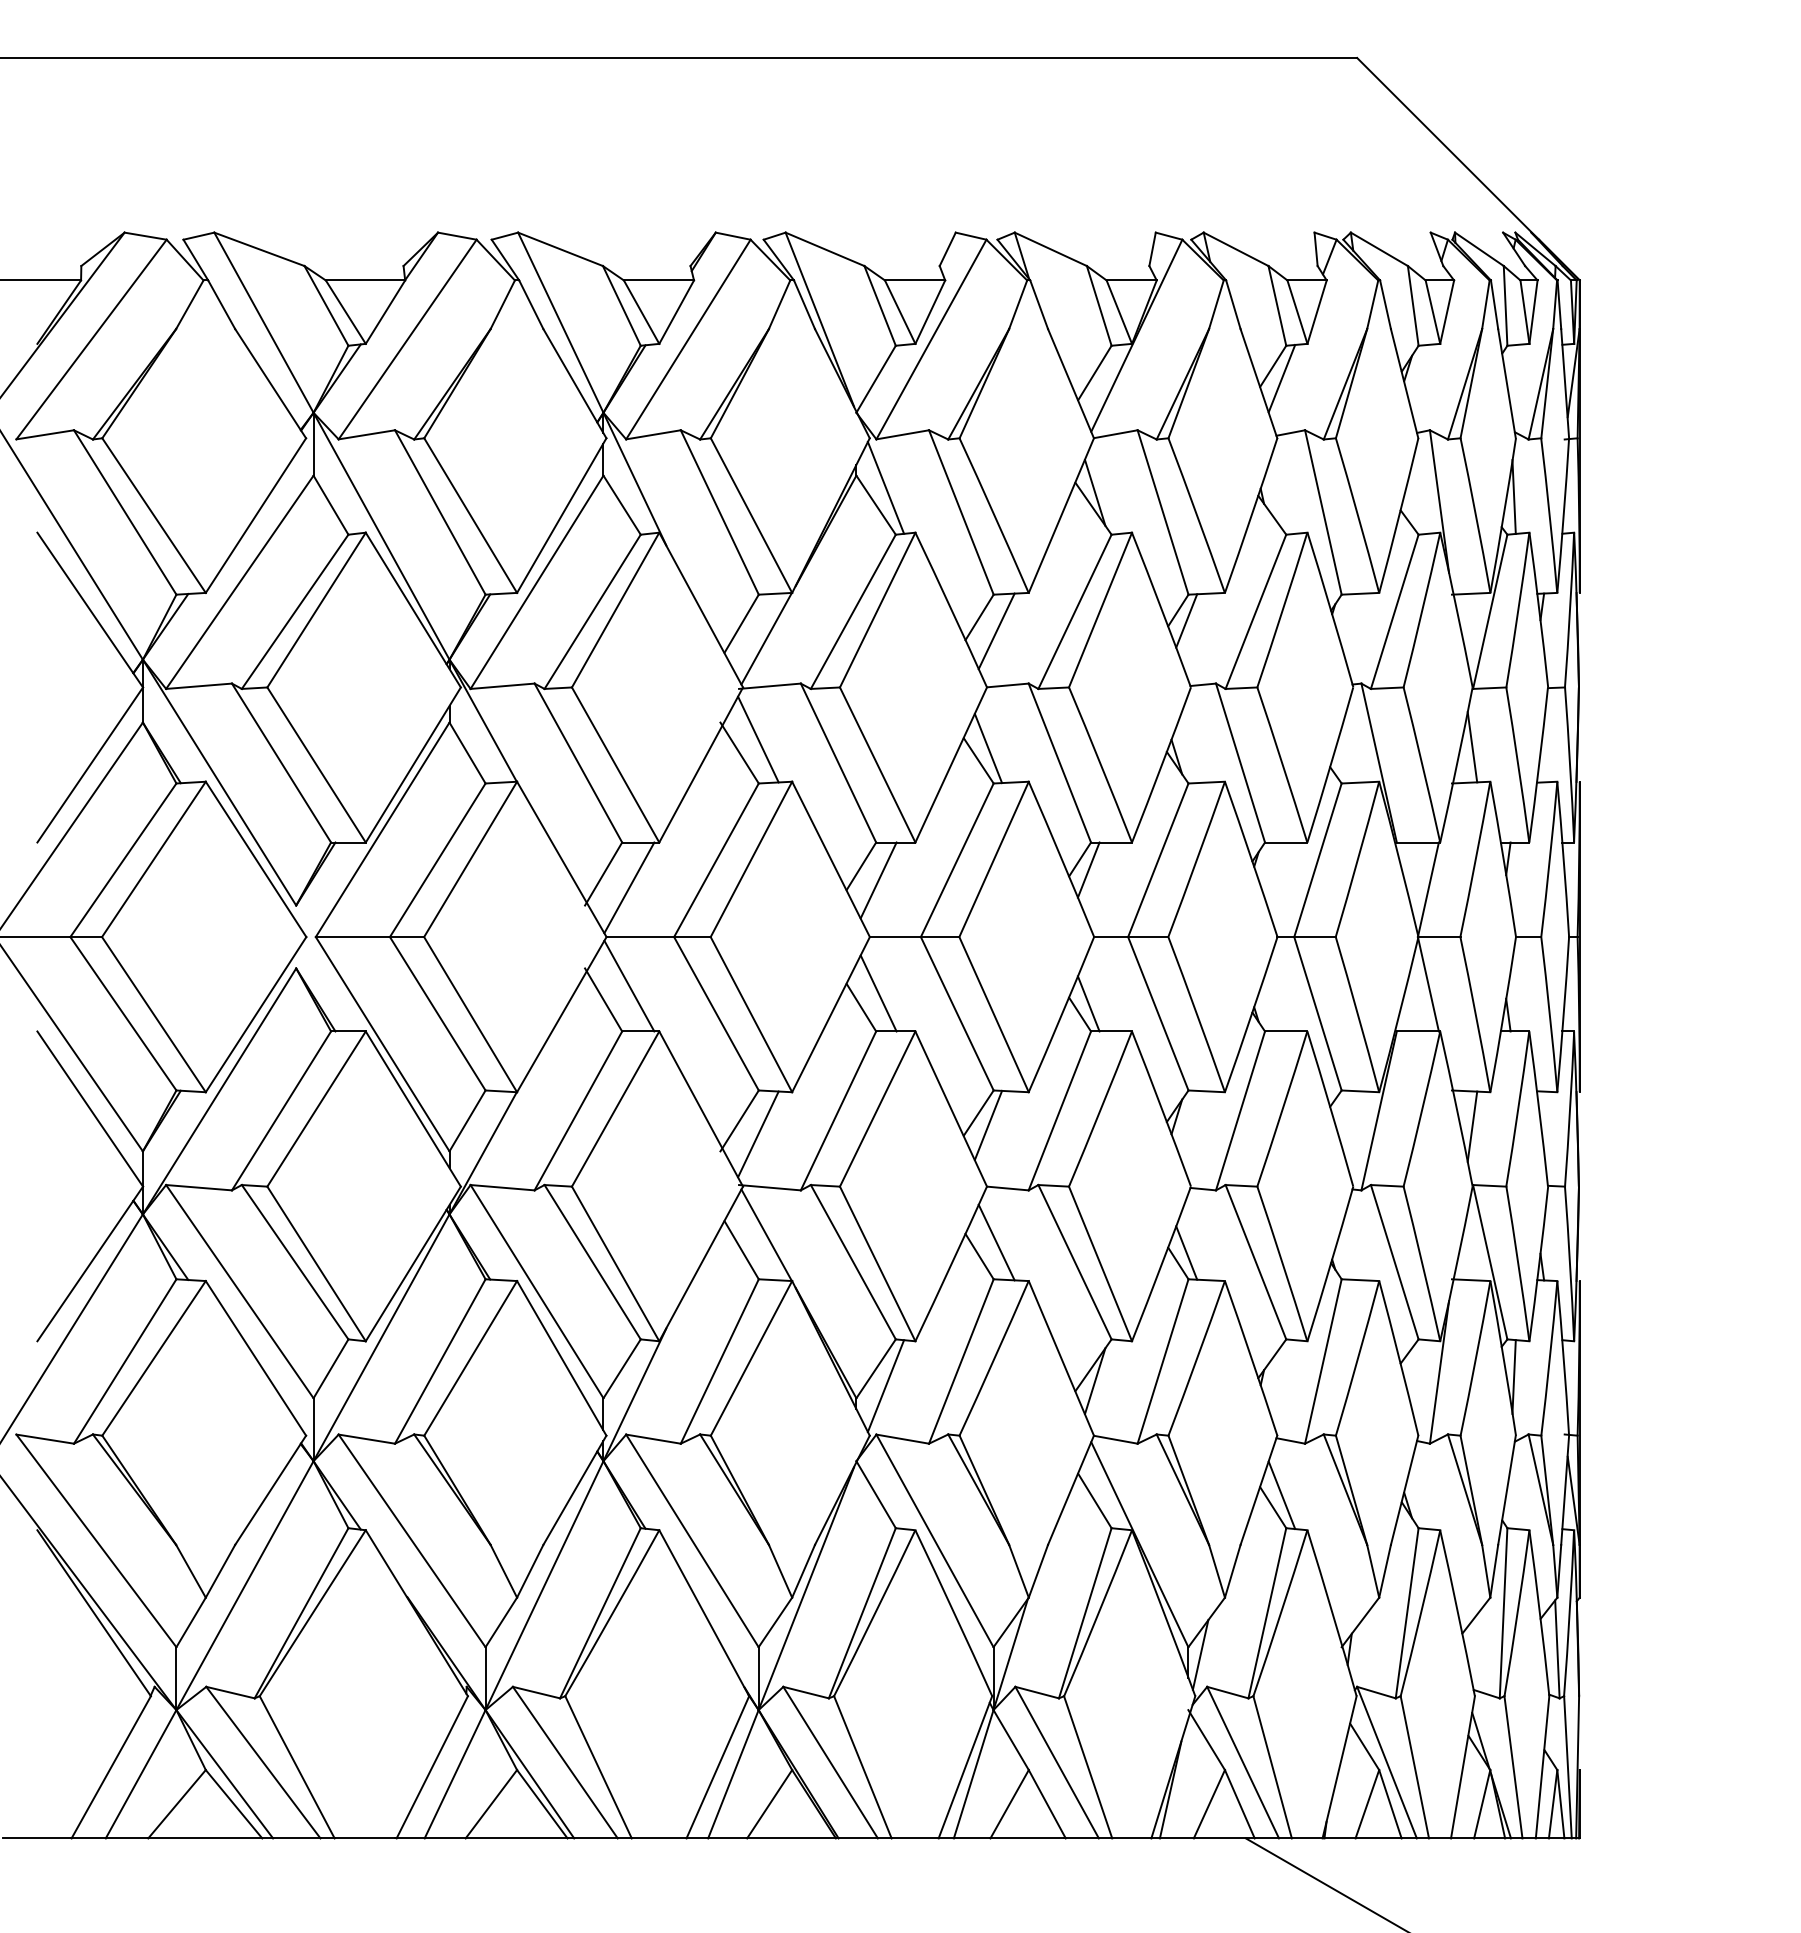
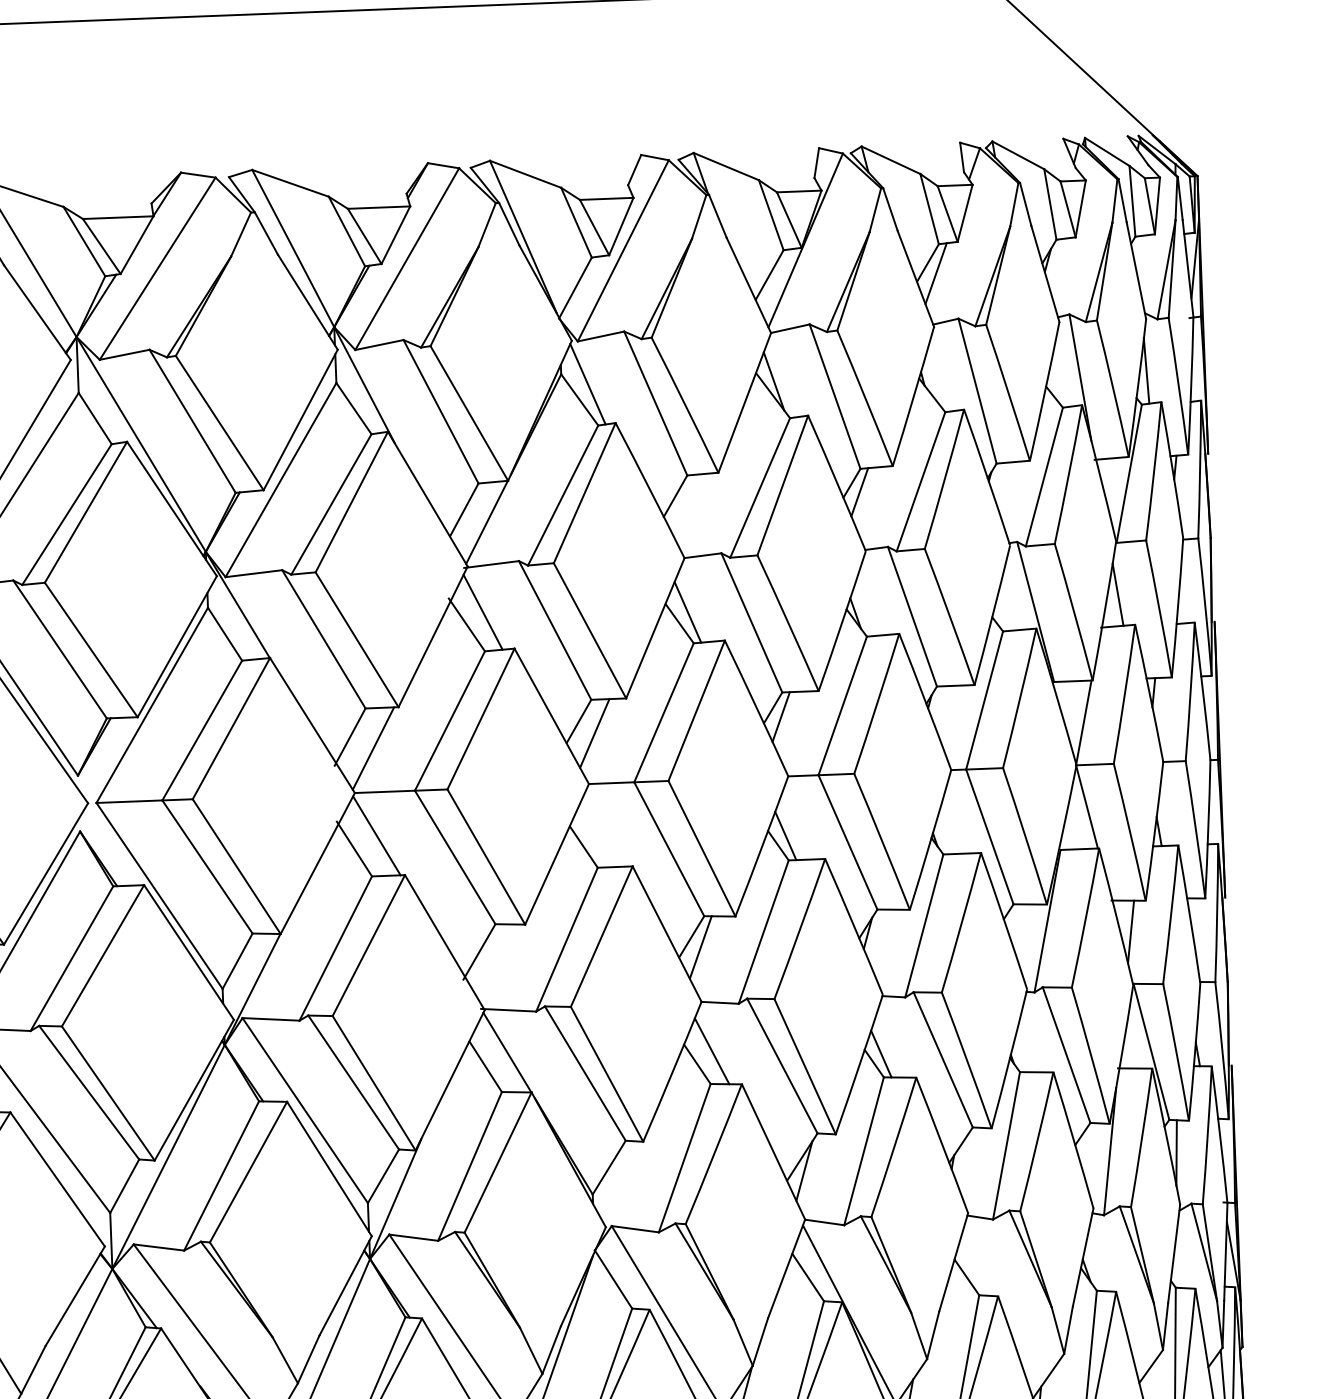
line: (996, 631) -> (691, 508), removed
line: (878, 993) -> (598, 833), removed
line: (758, 1134) -> (496, 963), removed
line: (885, 1386) -> (618, 1182), removed
line: (1281, 1495) -> (973, 1266), removed

